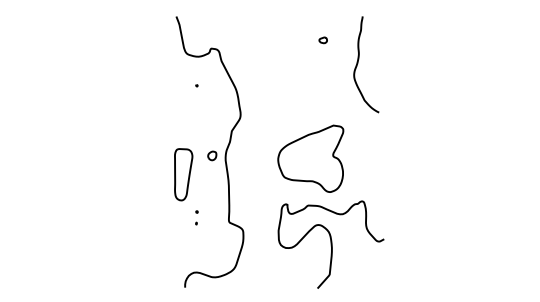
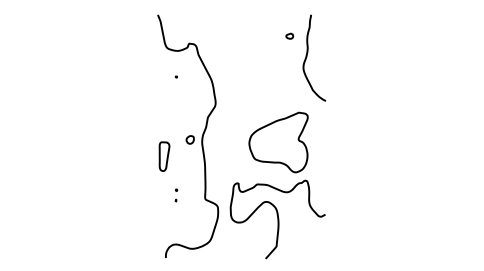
curve: (358, 64) -> (307, 57), moved
part: (183, 174) -> (164, 156), size x0.62
curve: (330, 244) -> (277, 219), moved

